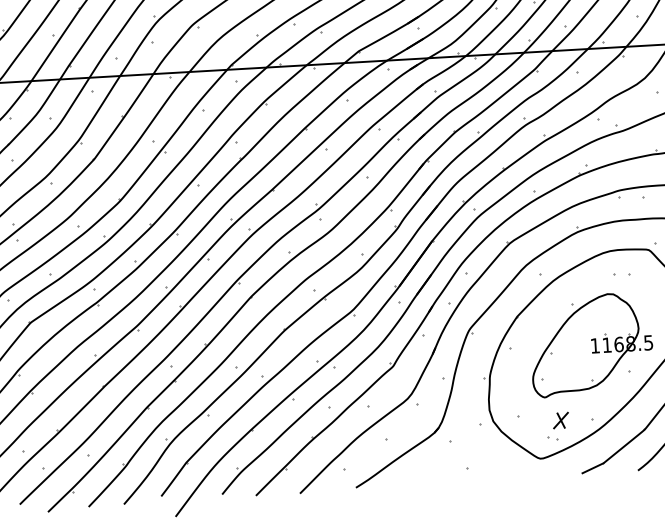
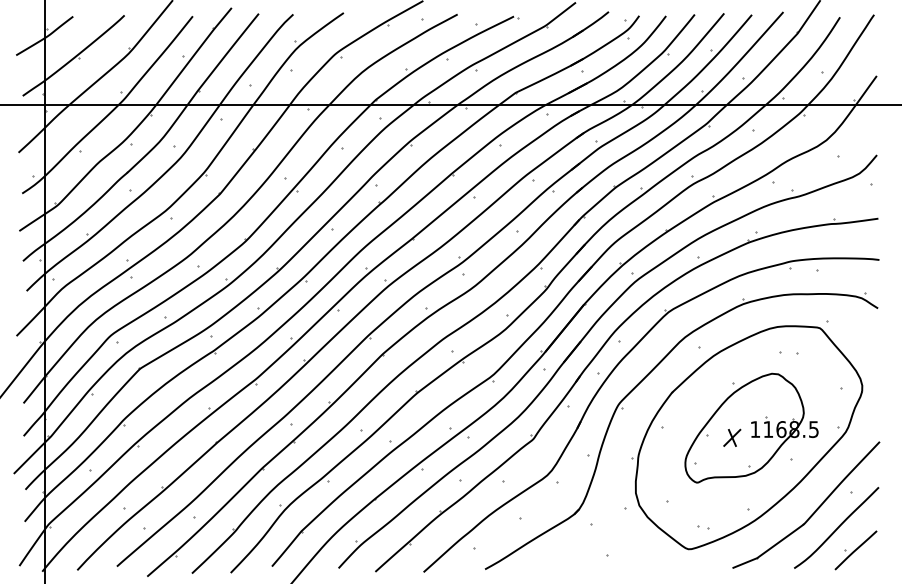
part: (561, 420) -> (732, 437), moved

